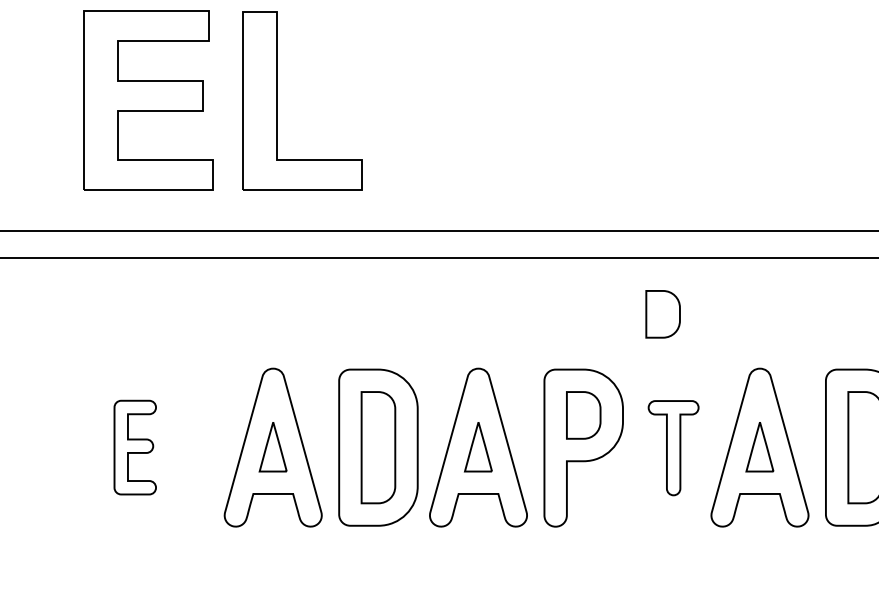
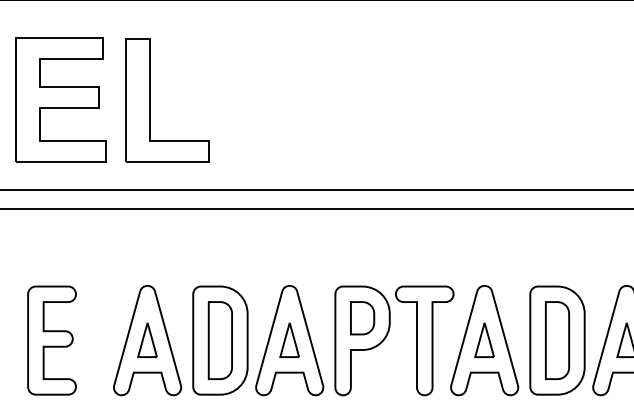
part: (663, 314) -> (417, 248), removed
part: (134, 447) -> (51, 340), size x1.67
part: (673, 447) -> (424, 340), size x1.67

